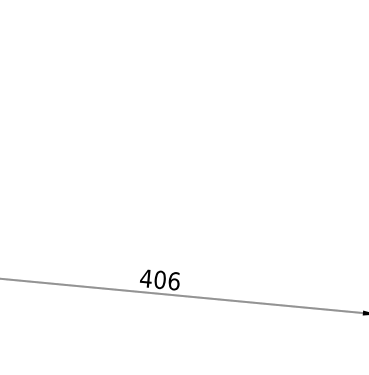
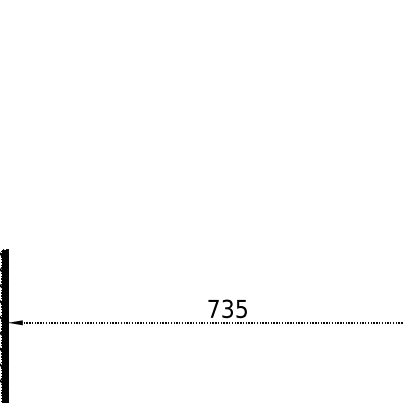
text: (160, 279) -> (227, 308), 406 -> 735

